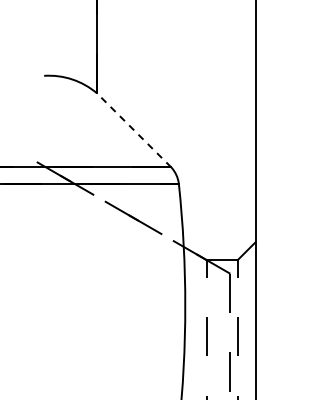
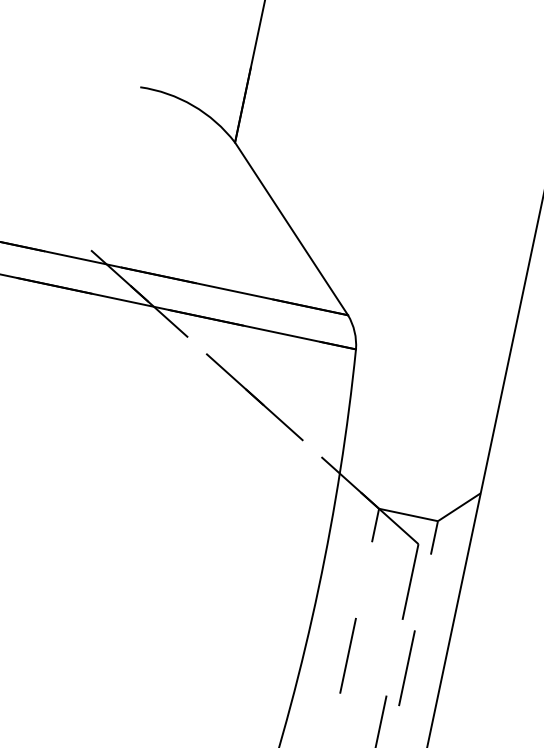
line: (133, 130) -> (290, 228), dashed -> solid

